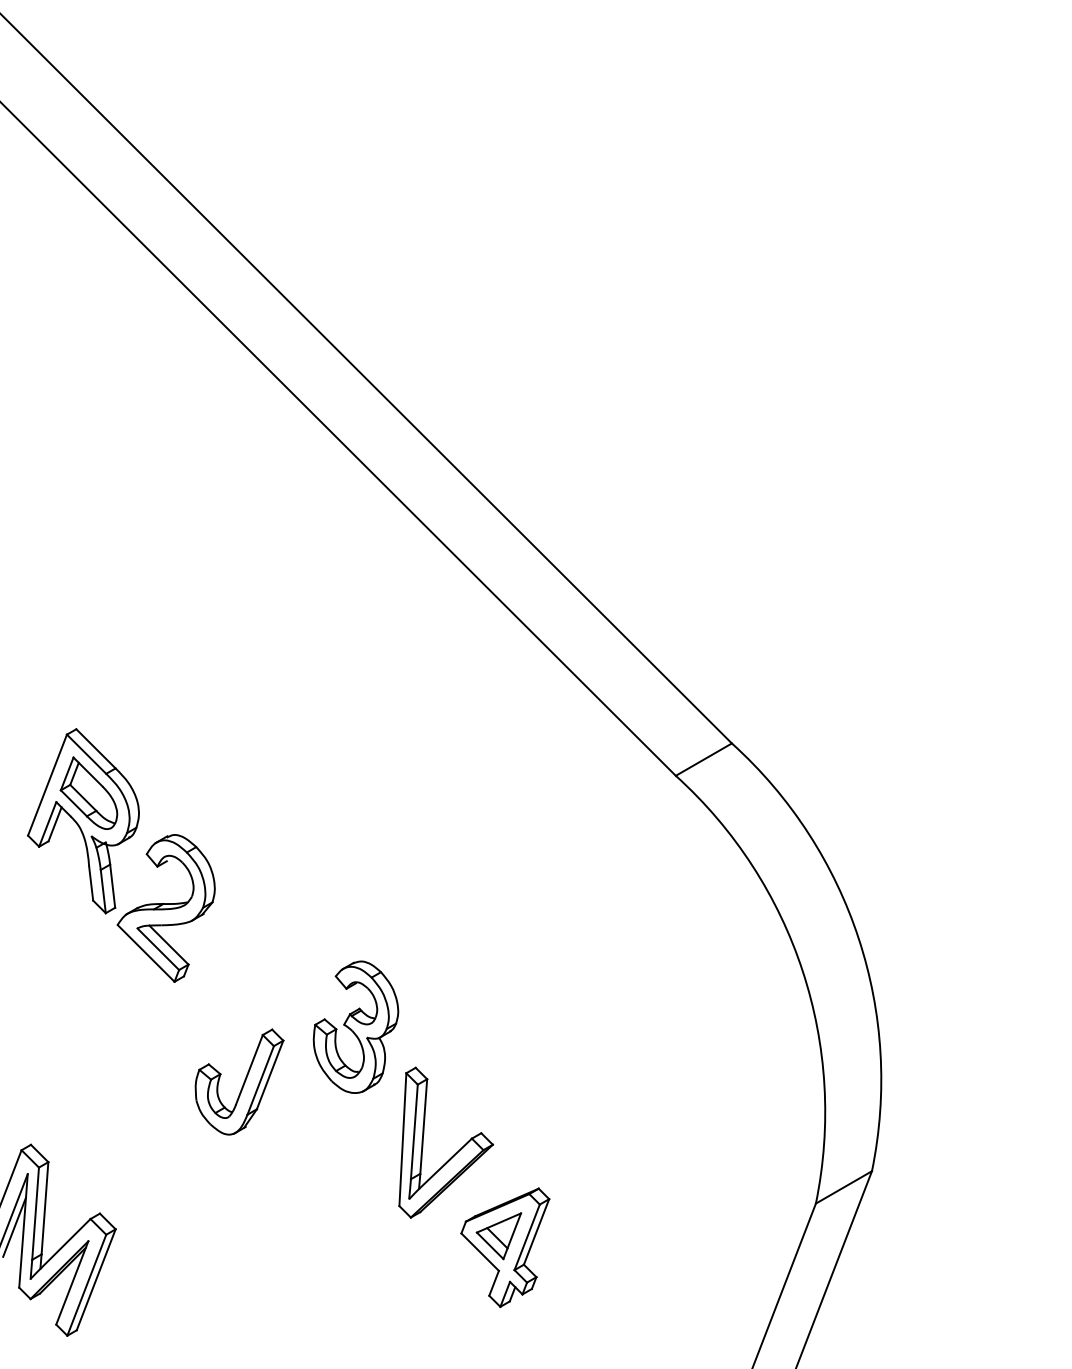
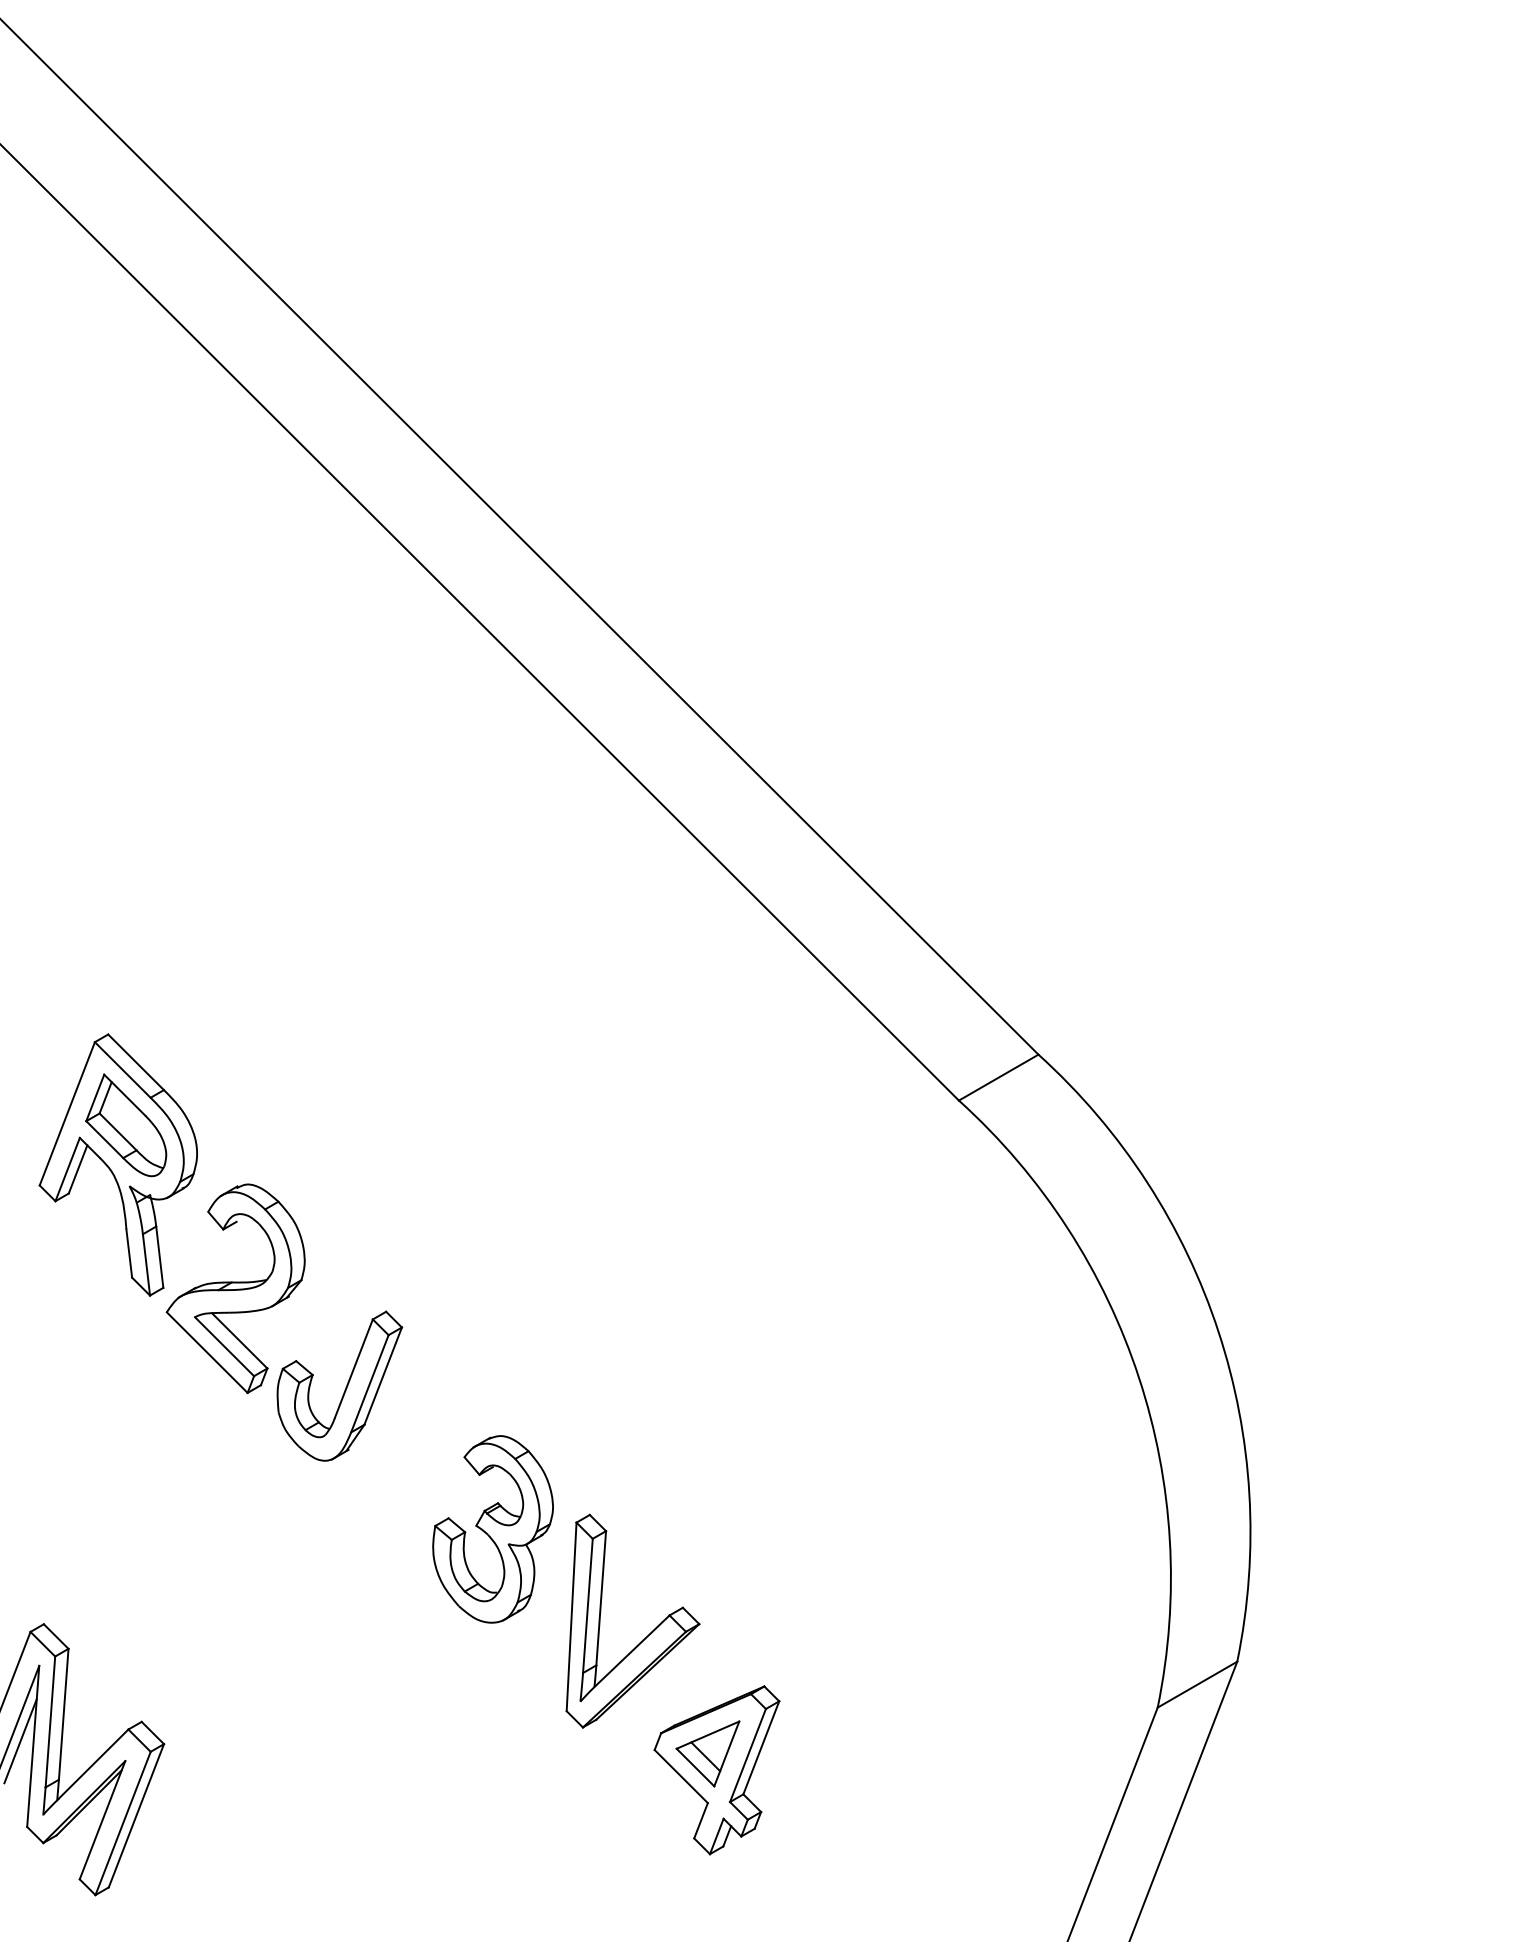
part: (355, 1027) -> (492, 1529), moved
part: (243, 1083) -> (345, 1387), moved

